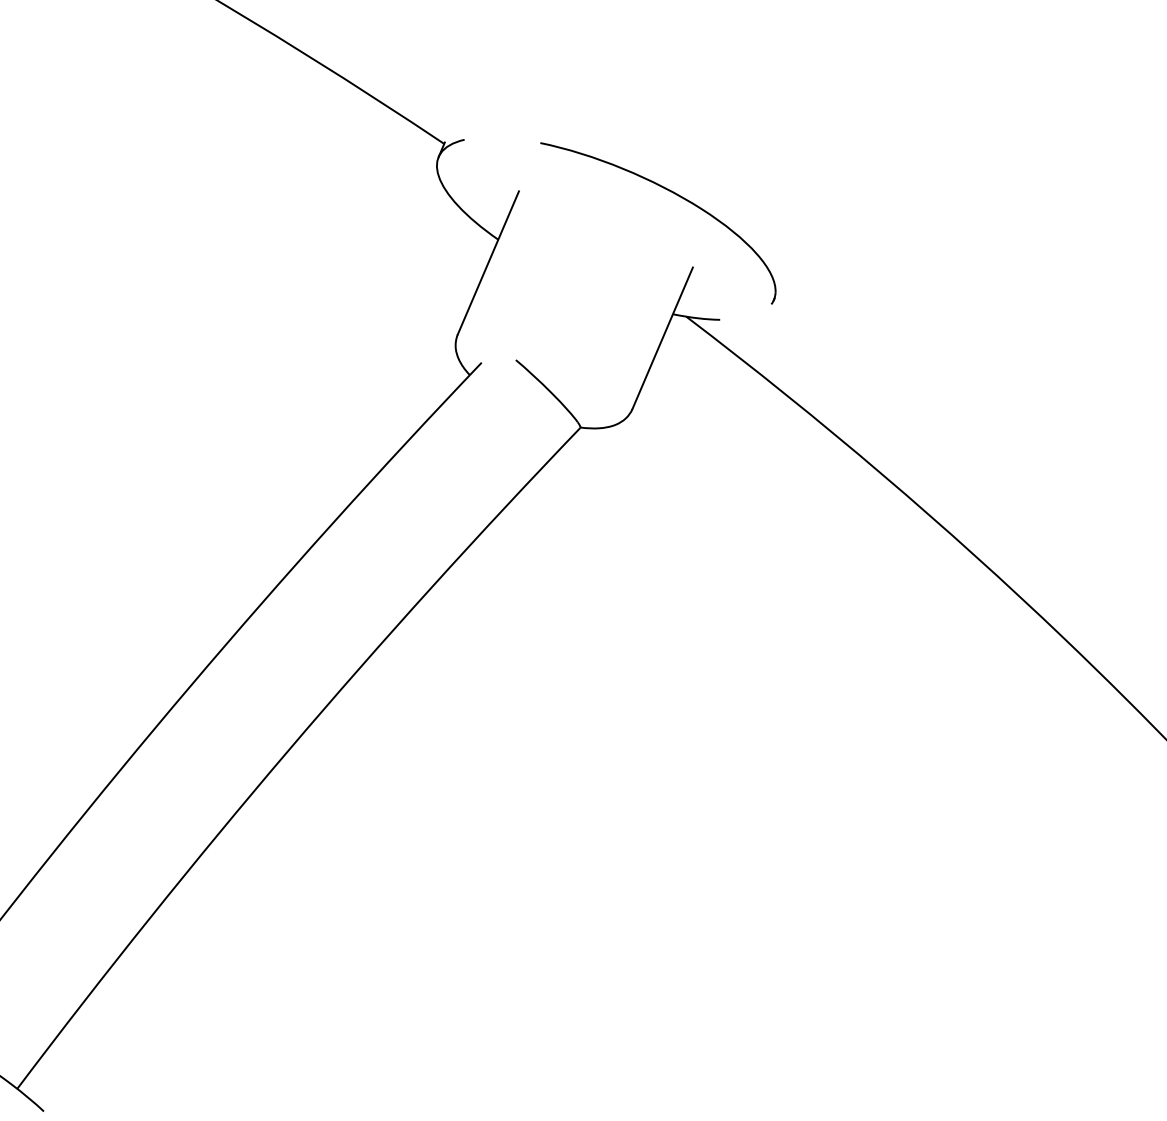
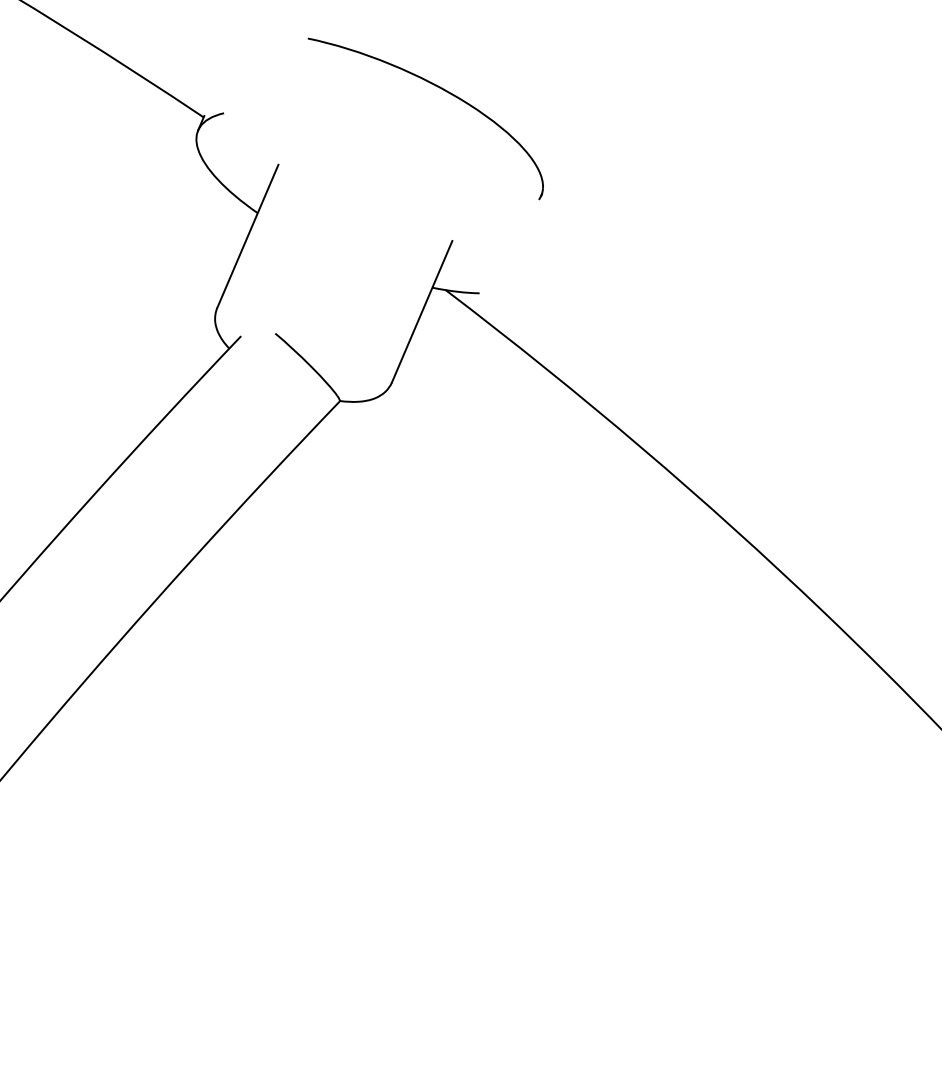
part: (672, 193) -> (439, 88), moved

